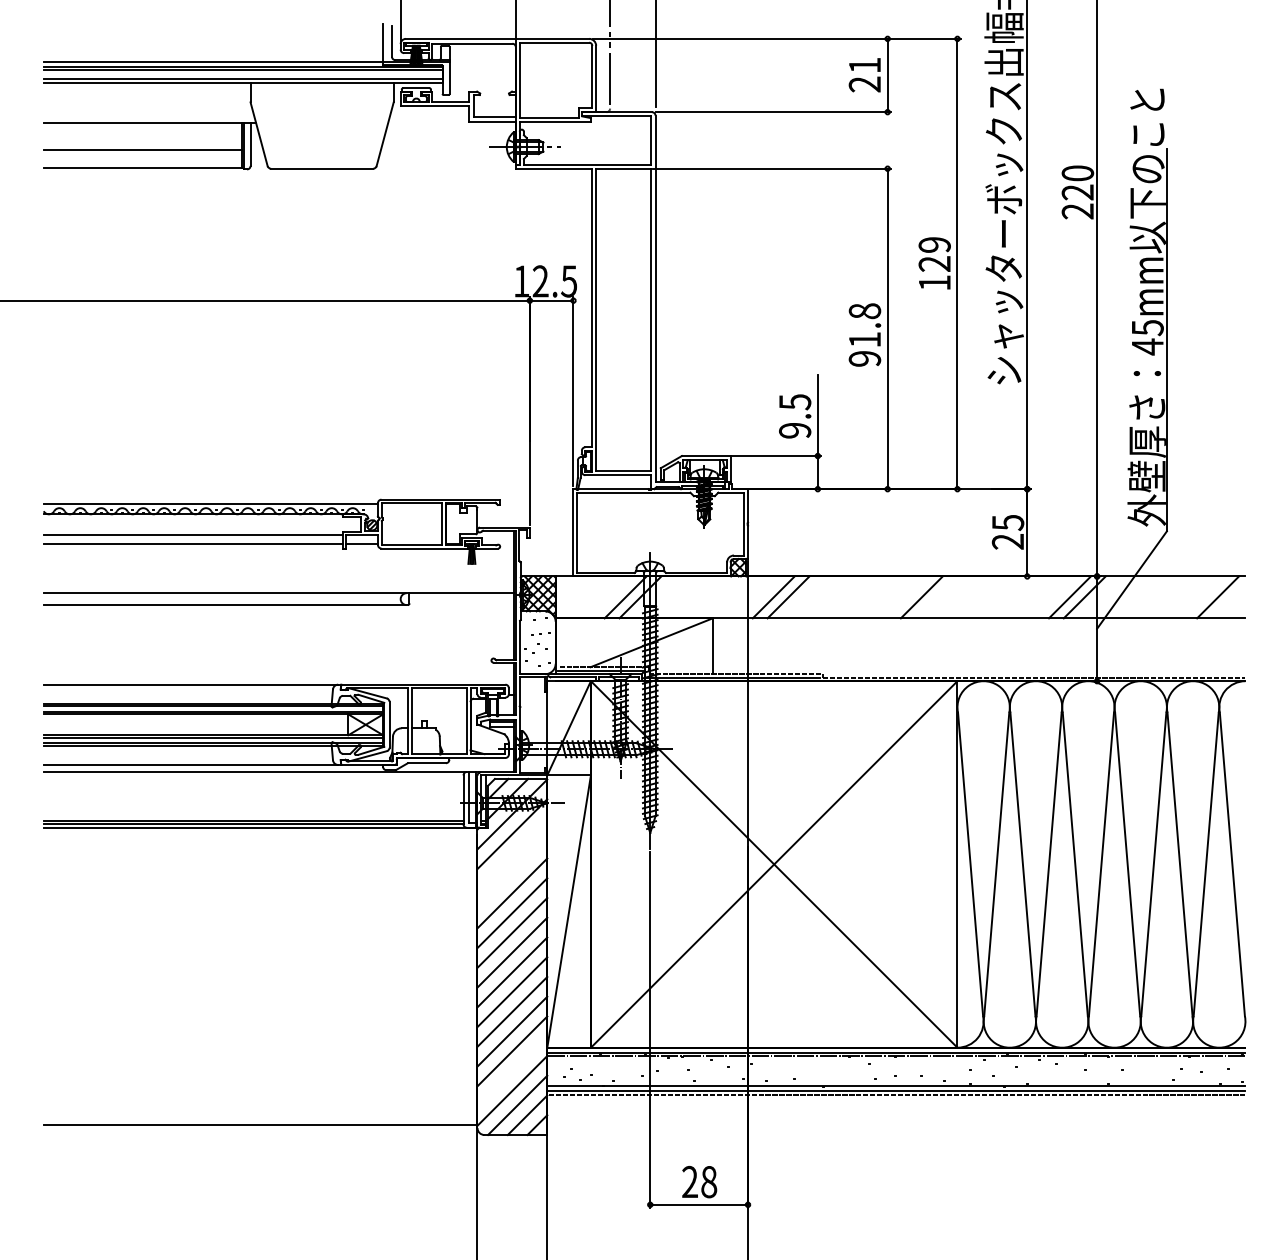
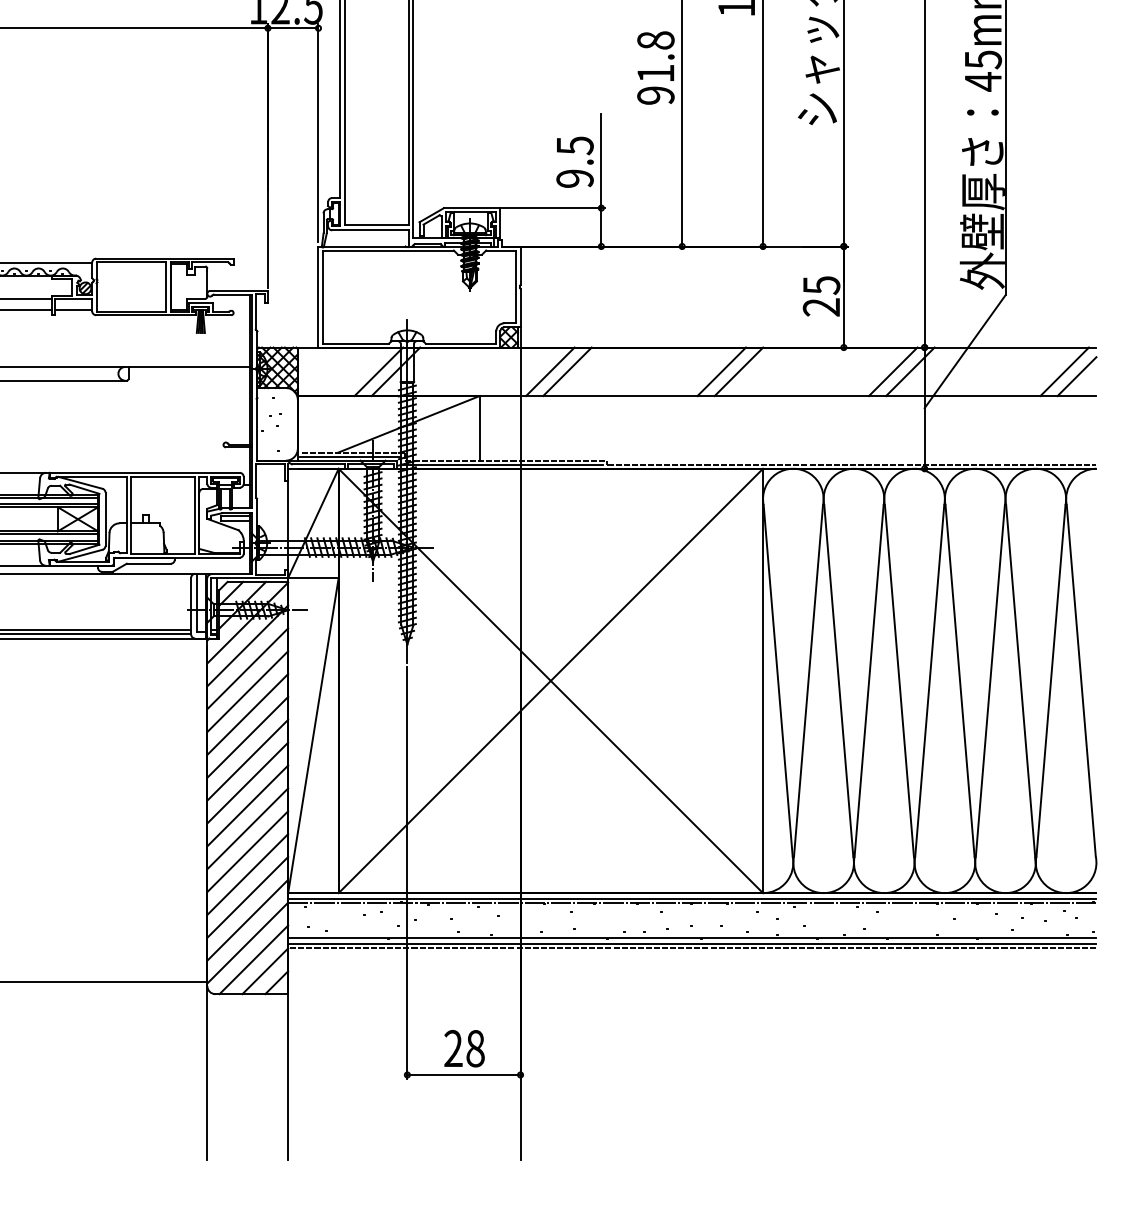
line: (936, 597) -> (738, 371), added
line: (1228, 601) -> (1076, 376), added
line: (512, 853) -> (247, 668), added
line: (512, 873) -> (247, 691), added
line: (512, 1071) -> (247, 920), added

